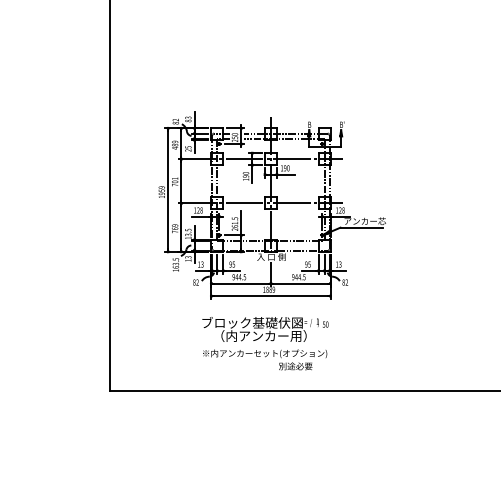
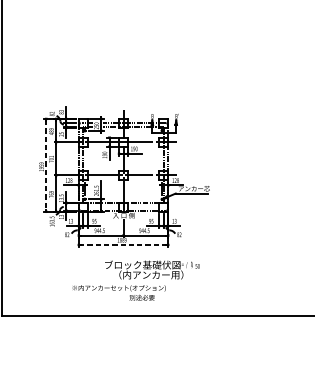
line: (168, 190) -> (46, 165), solid -> dashed
line: (270, 296) -> (123, 245), solid -> dashed
text: (265, 329) -> (152, 270), moved

